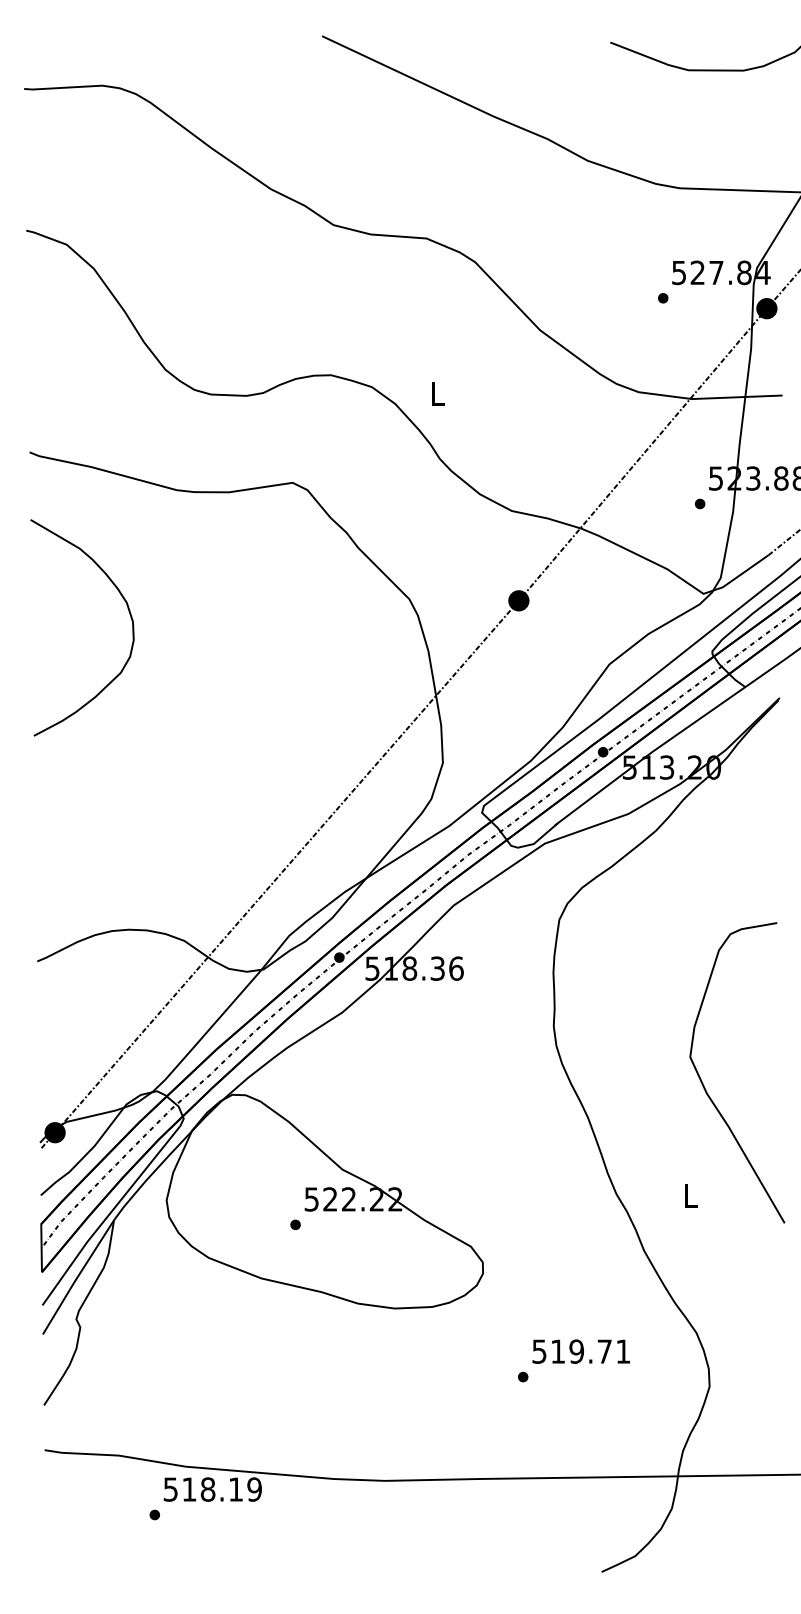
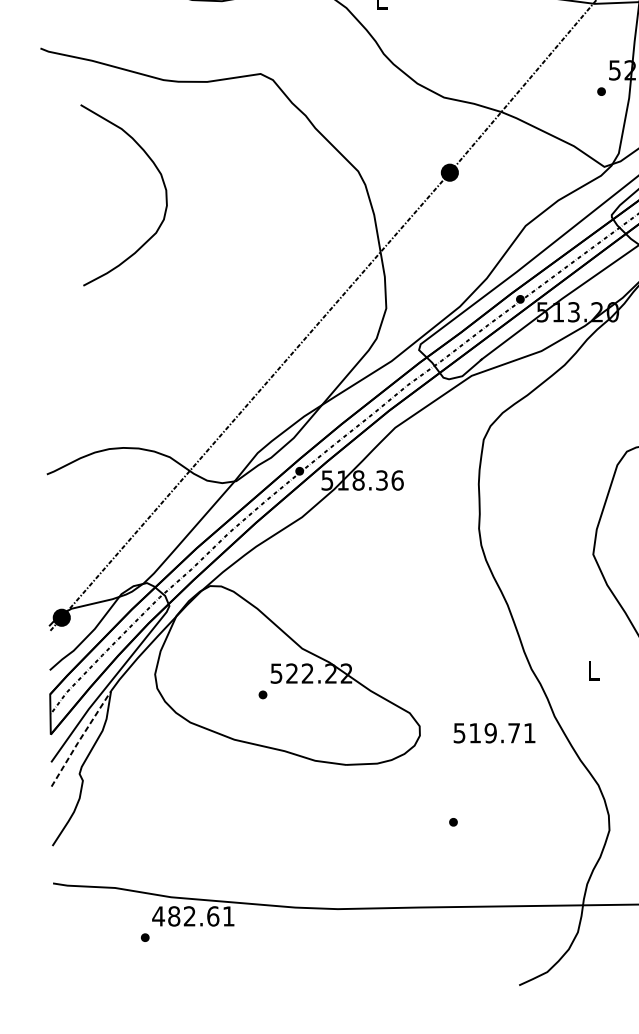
curve: (128, 611) -> (162, 181), moved
line: (77, 1277) -> (80, 738), solid -> dashed
text: (580, 1351) -> (493, 733), moved
text: (212, 1489) -> (193, 916), 518.19 -> 482.61

